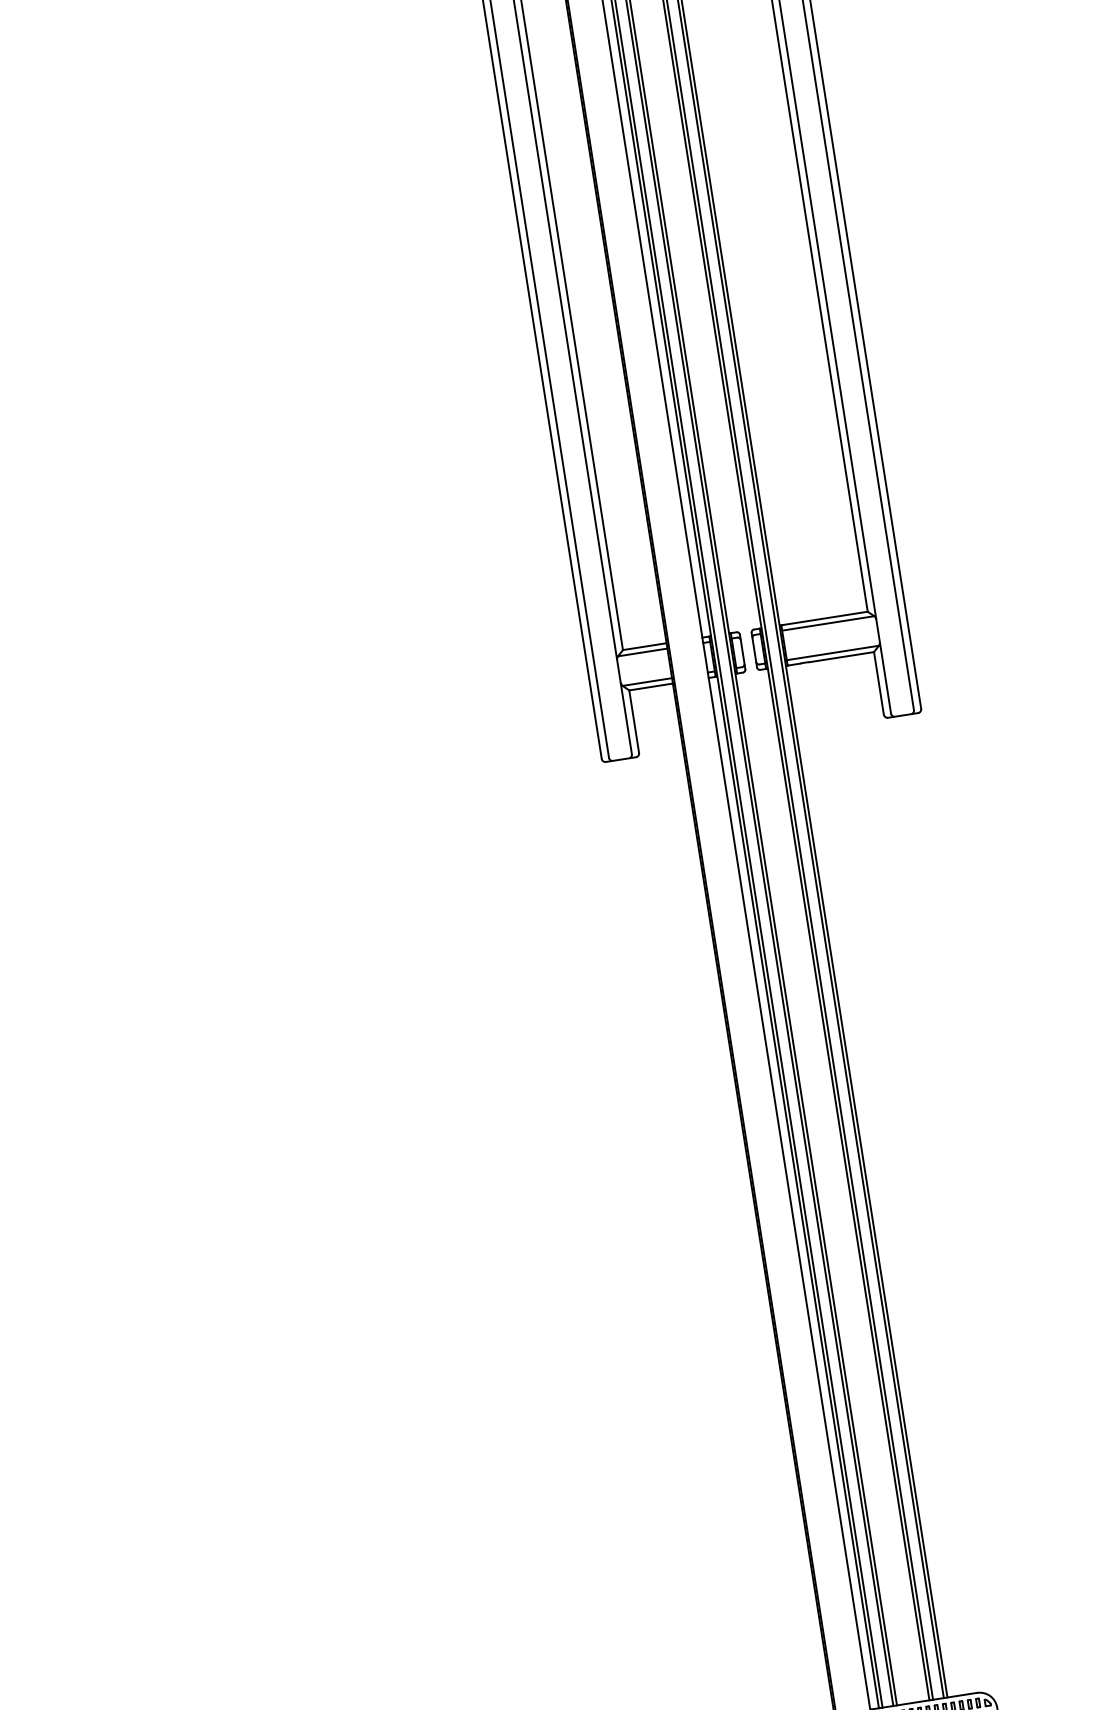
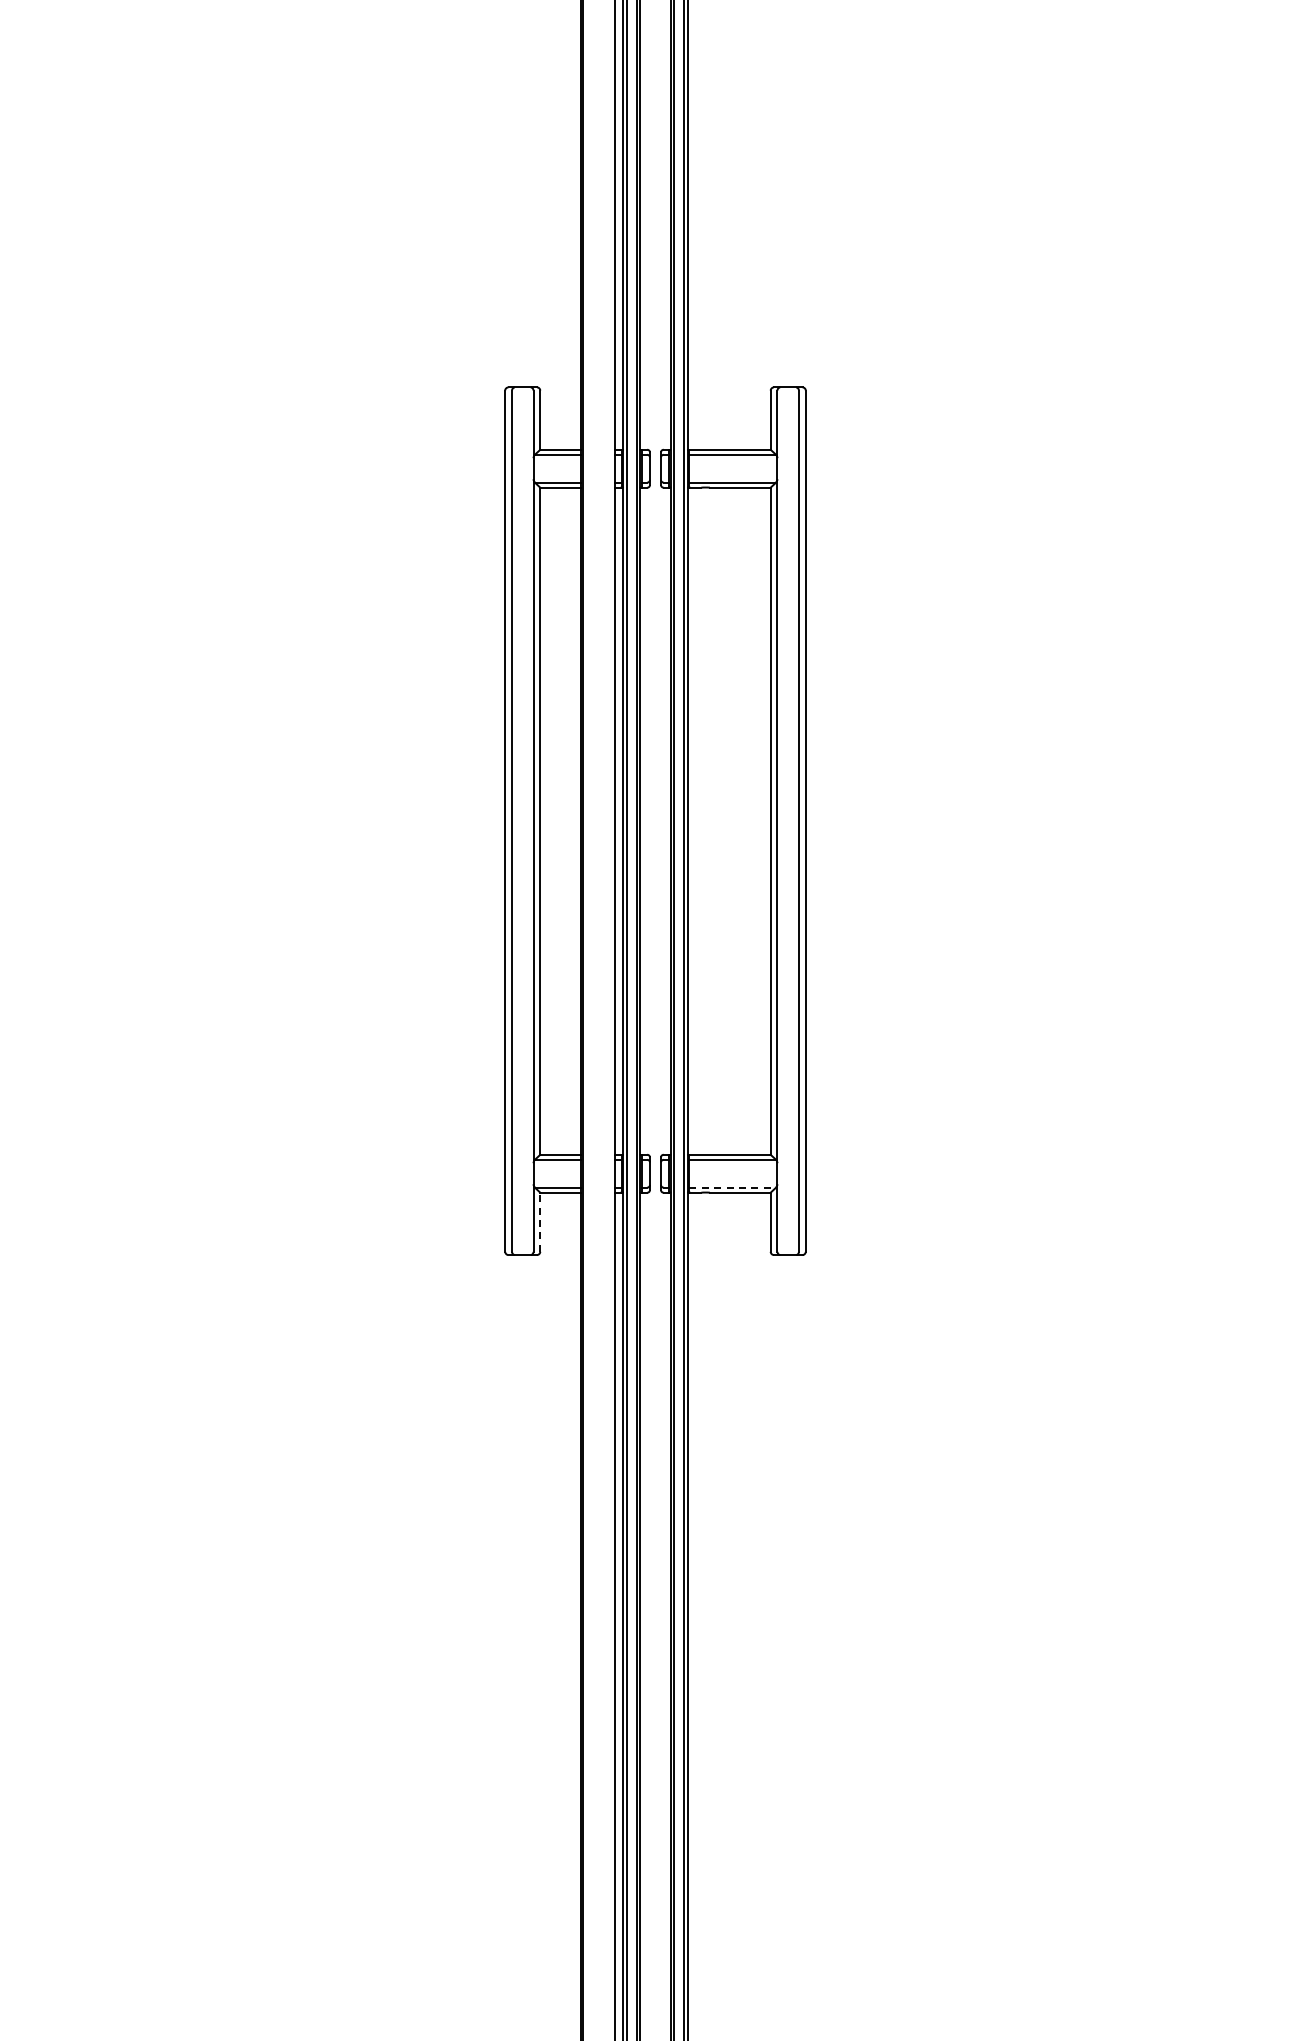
line: (833, 652) -> (733, 1187), solid -> dashed
line: (634, 722) -> (540, 1222), solid -> dashed

